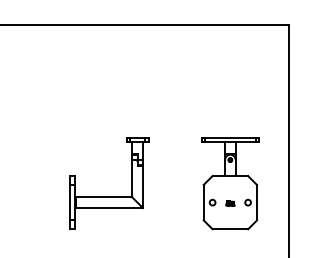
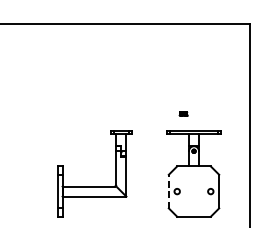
part: (109, 196) -> (94, 185), moved
line: (203, 202) -> (168, 191), solid -> dashed
part: (230, 203) -> (183, 113), moved

